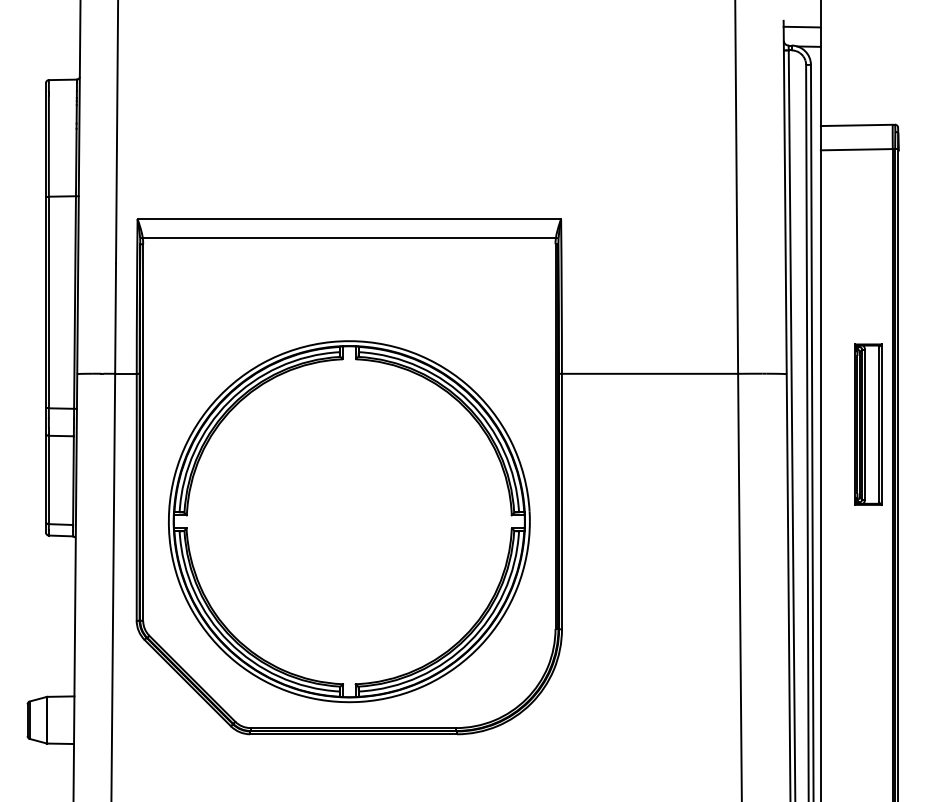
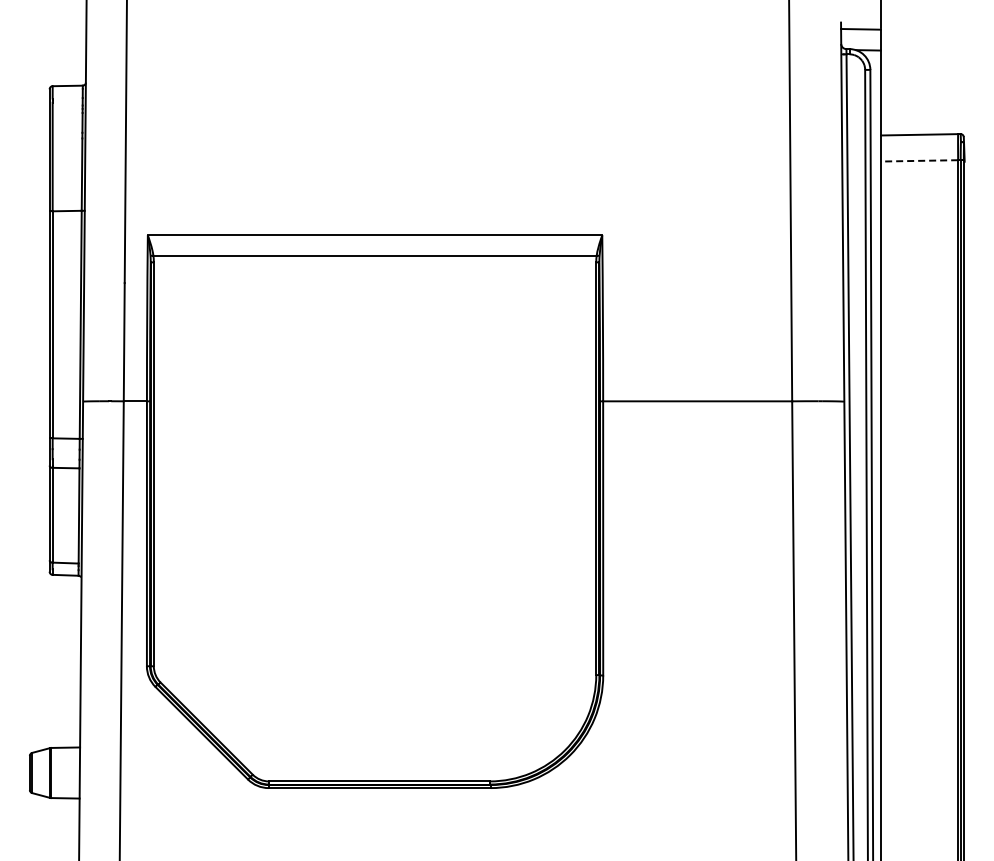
line: (856, 149) -> (919, 160), solid -> dashed
part: (867, 424) -> (931, 455), removed
part: (348, 521) -> (374, 559), removed

